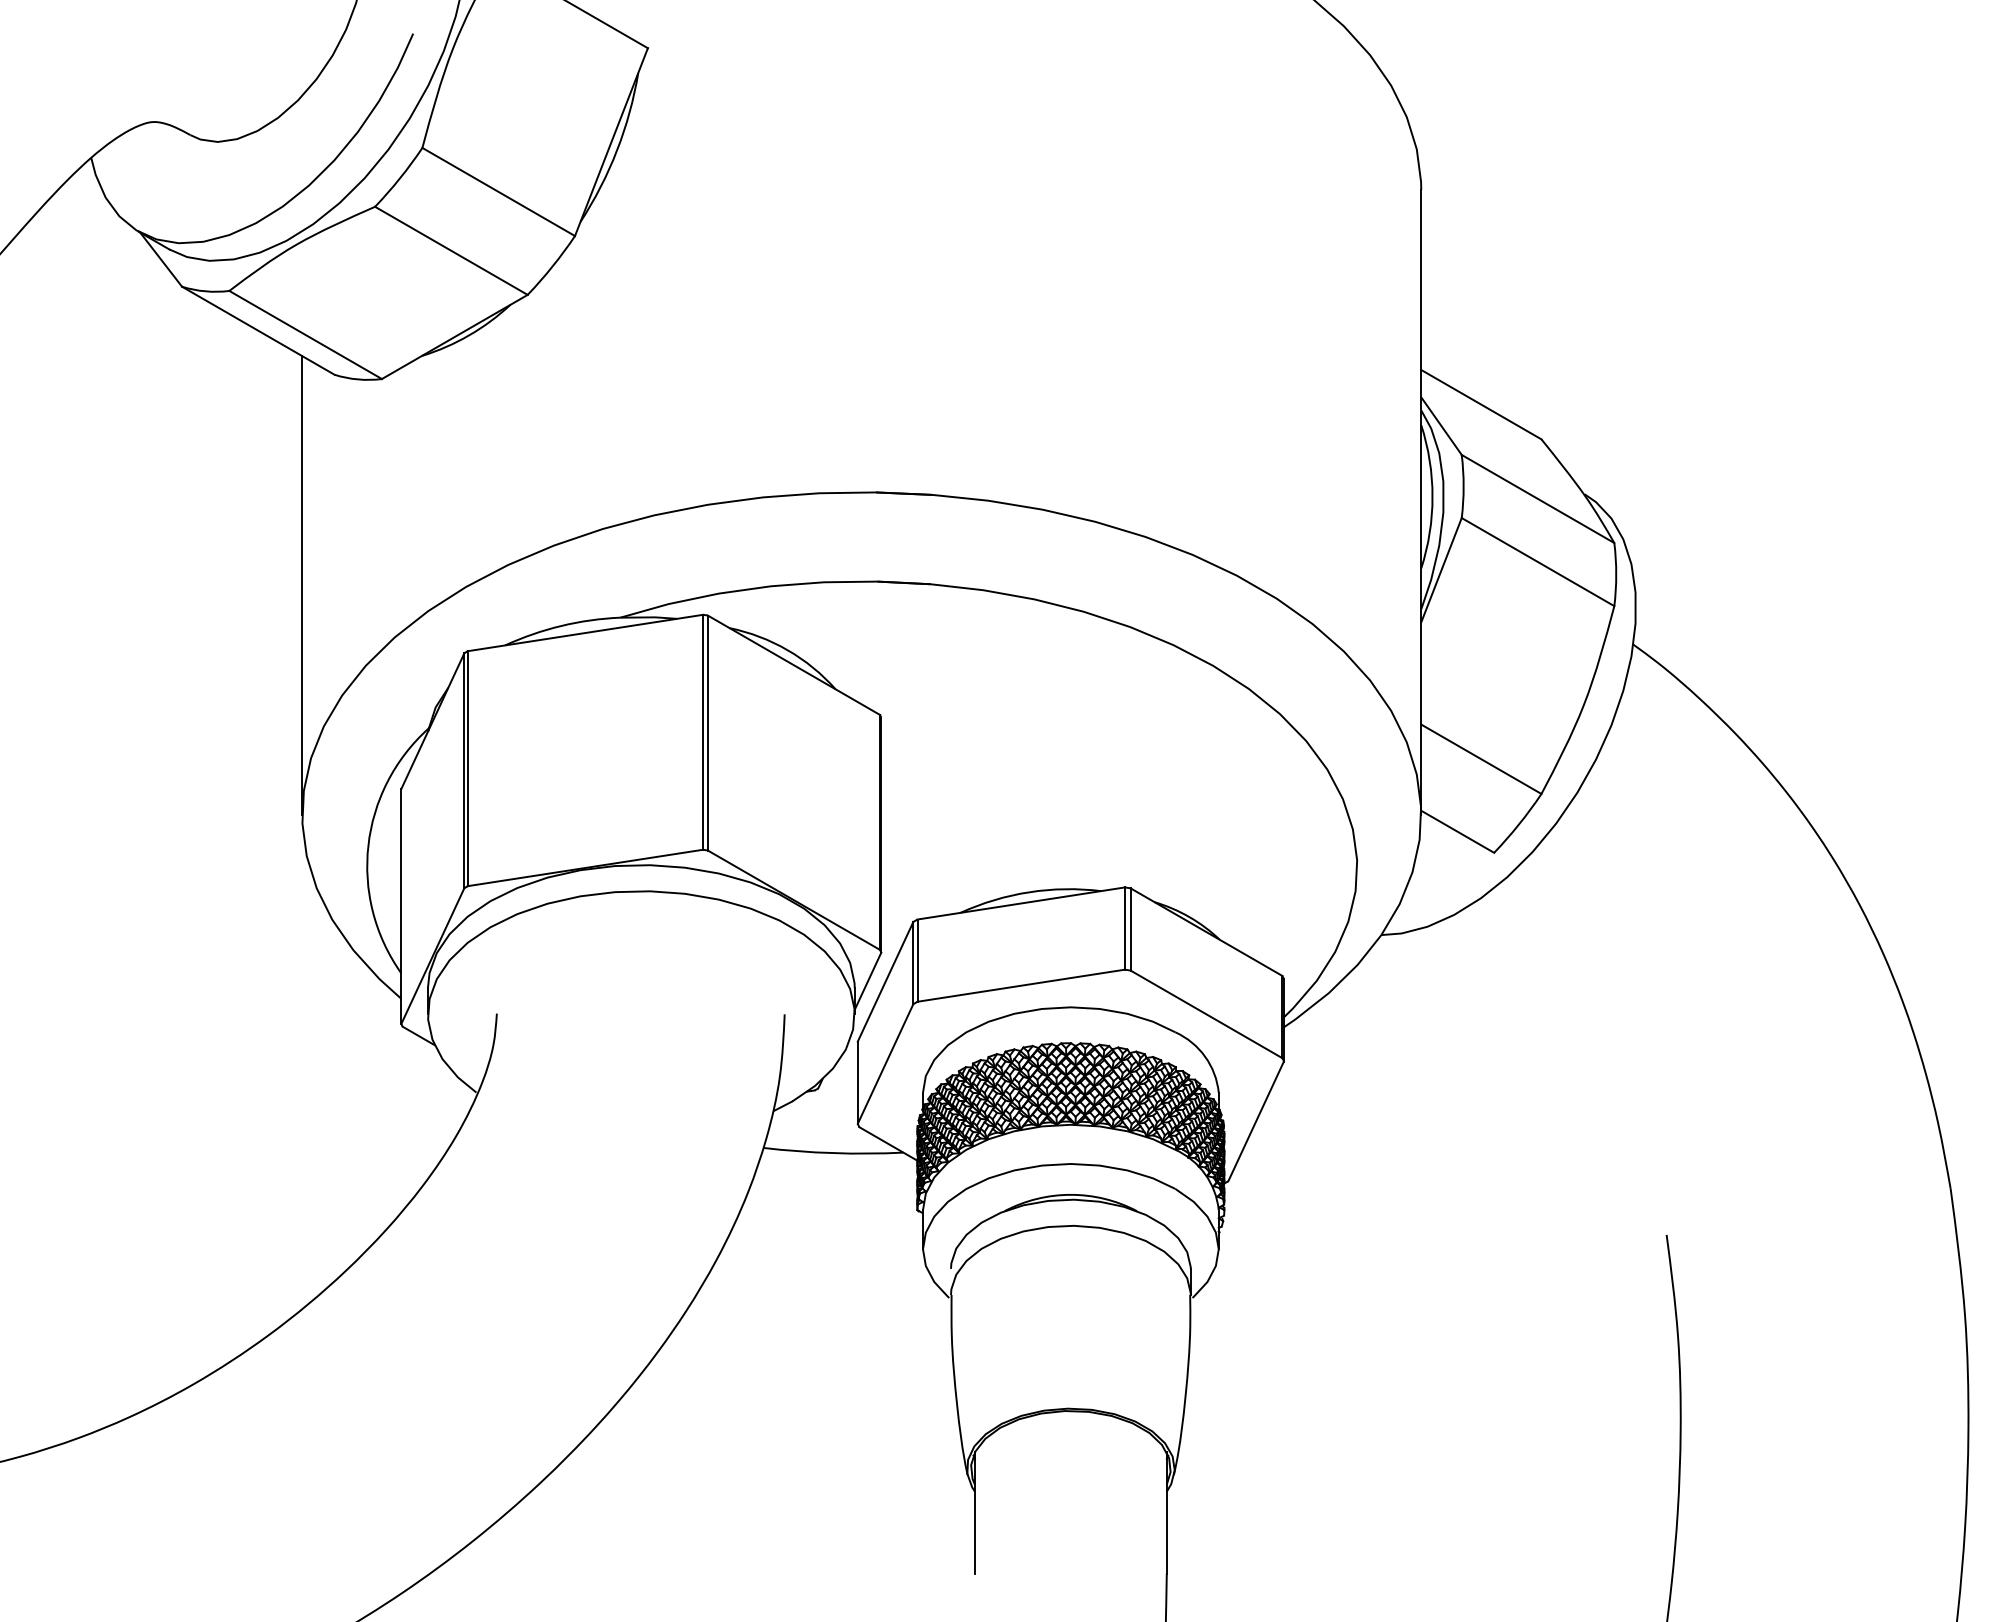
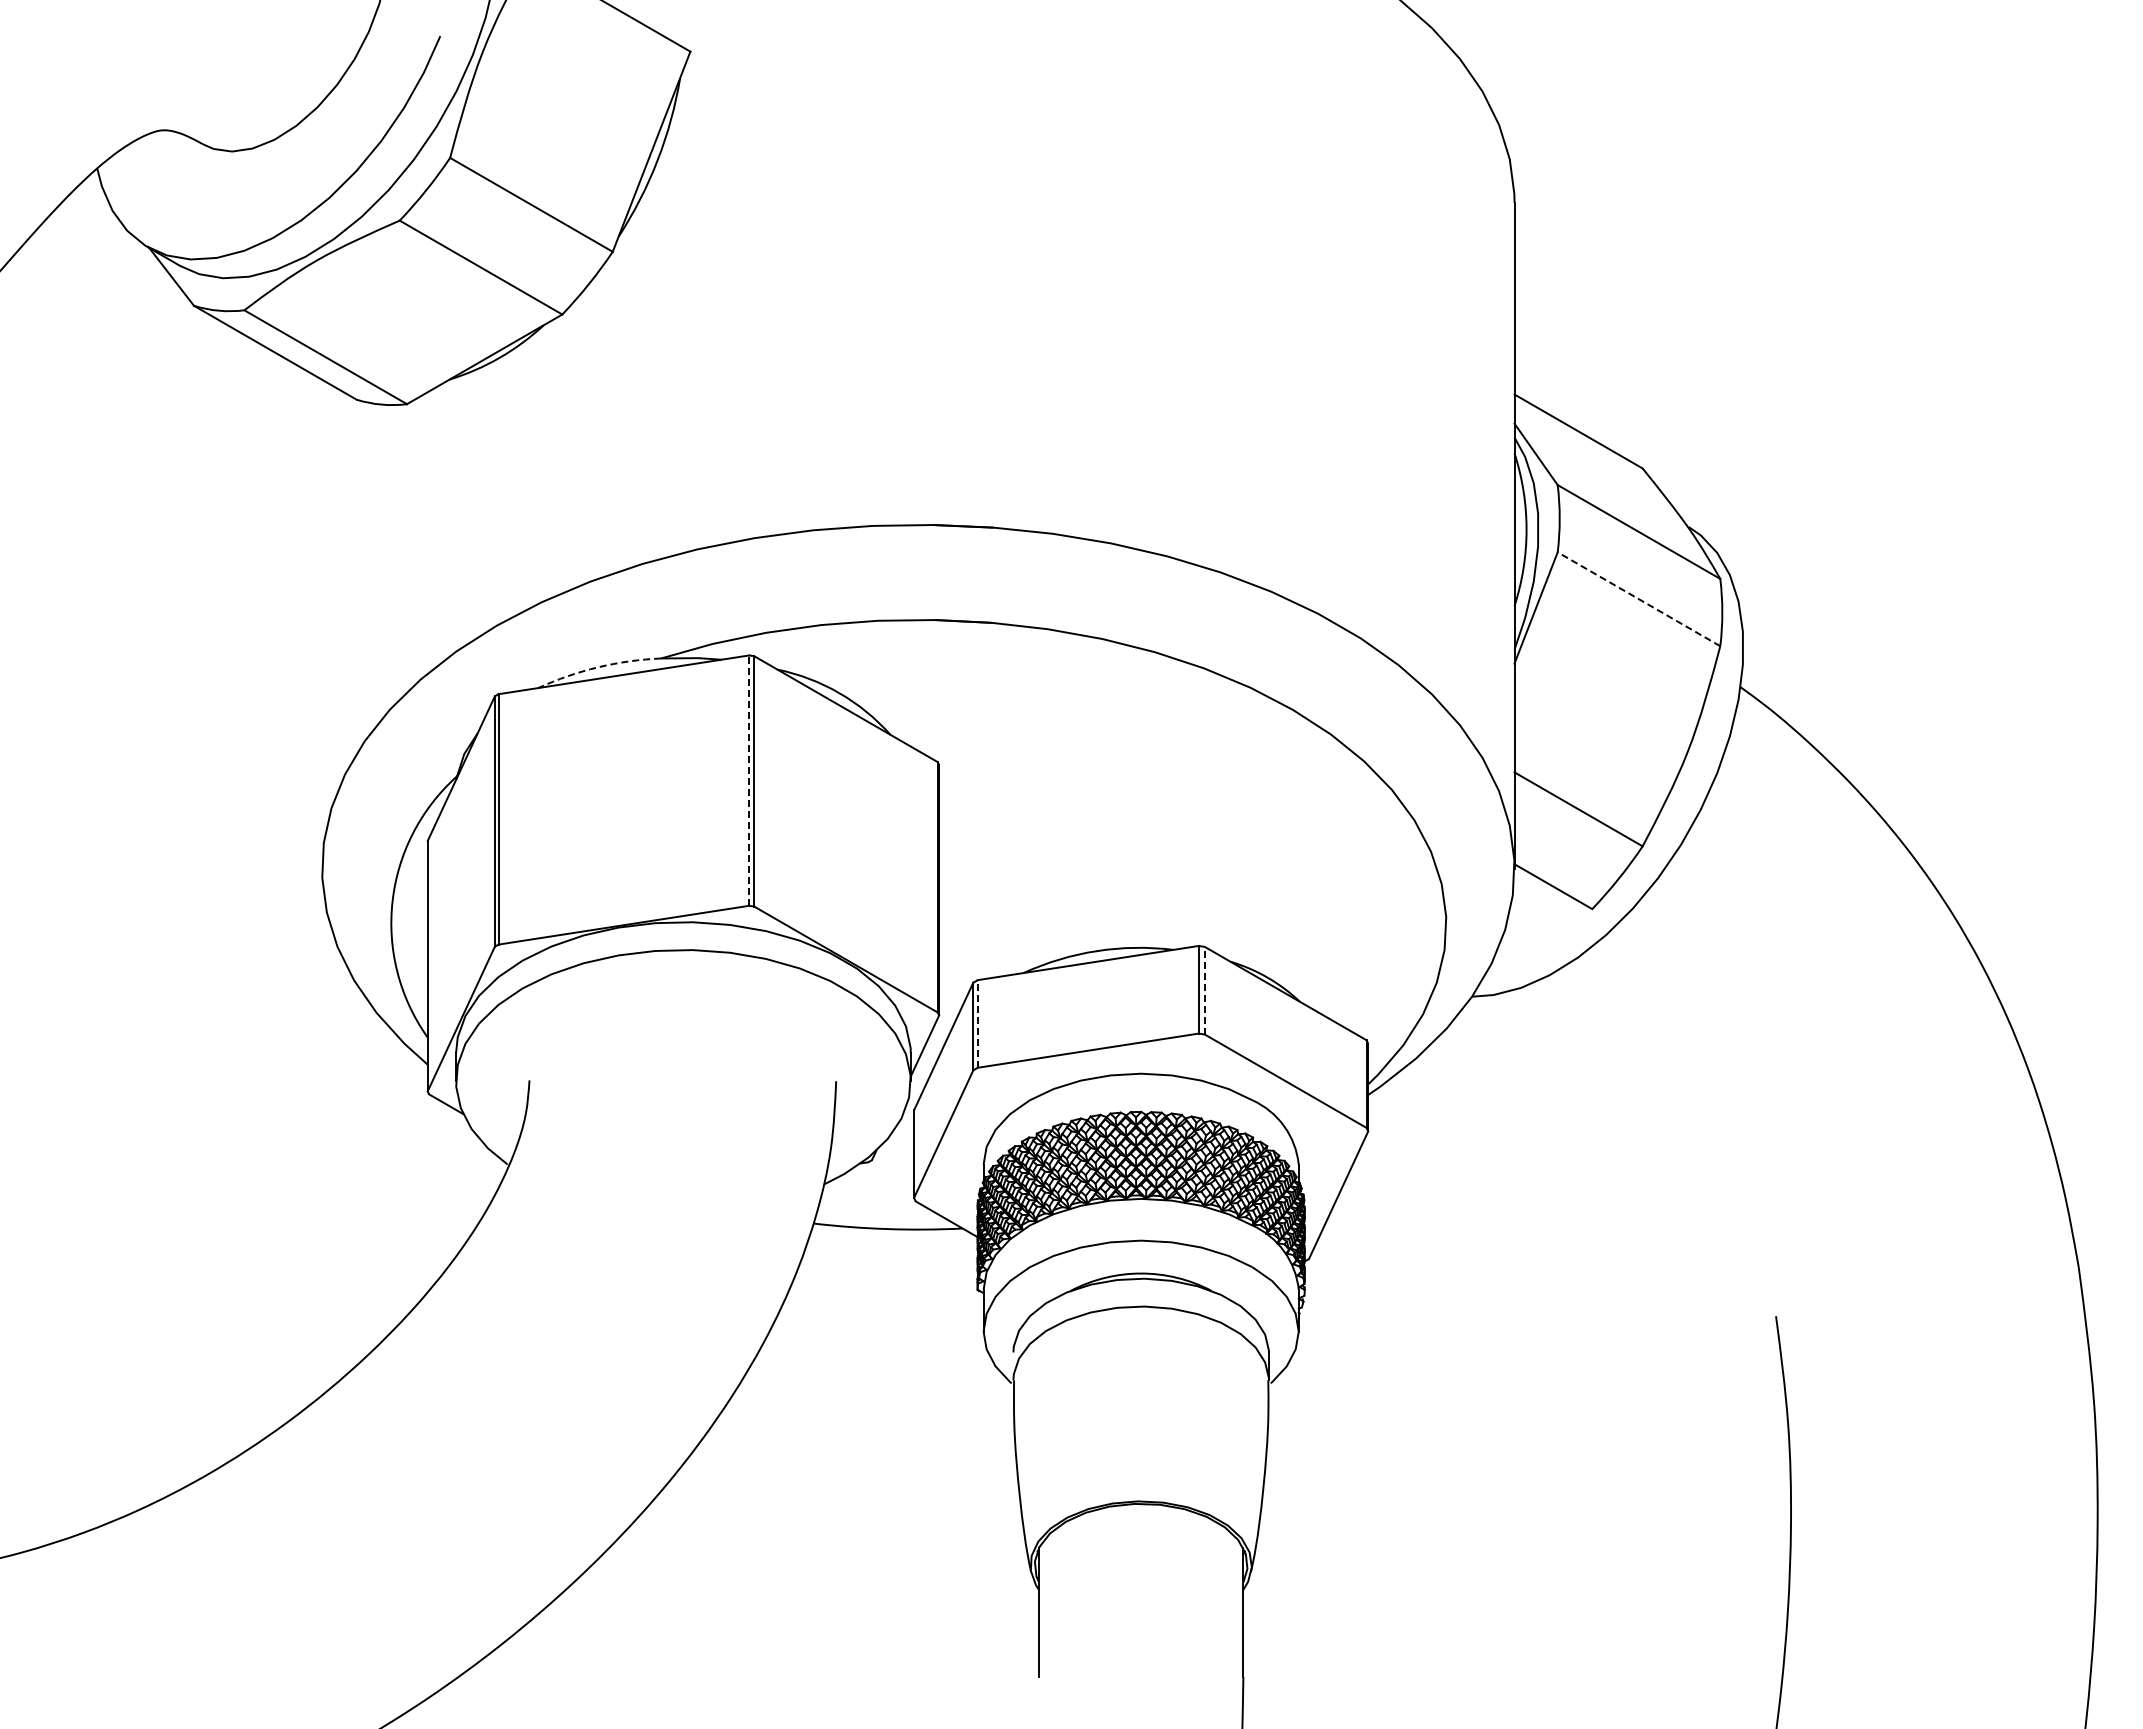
line: (1538, 562) -> (1639, 599), solid -> dashed
line: (302, 585) -> (322, 624), removed
arc: (561, 626) -> (598, 667), solid -> dashed
line: (703, 732) -> (749, 780), solid -> dashed
line: (1130, 929) -> (1204, 990), solid -> dashed
line: (917, 960) -> (977, 1023), solid -> dashed

